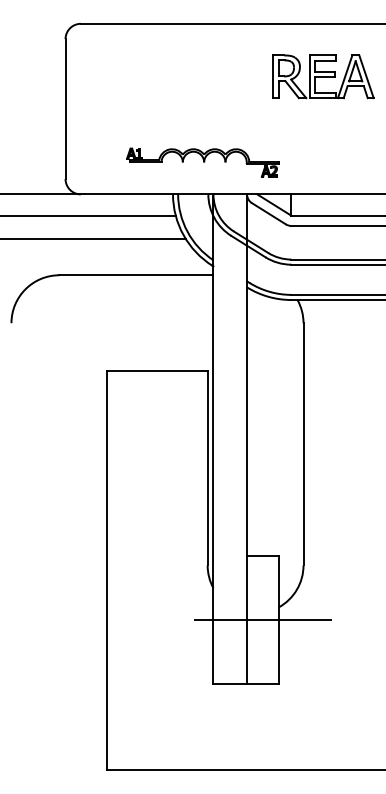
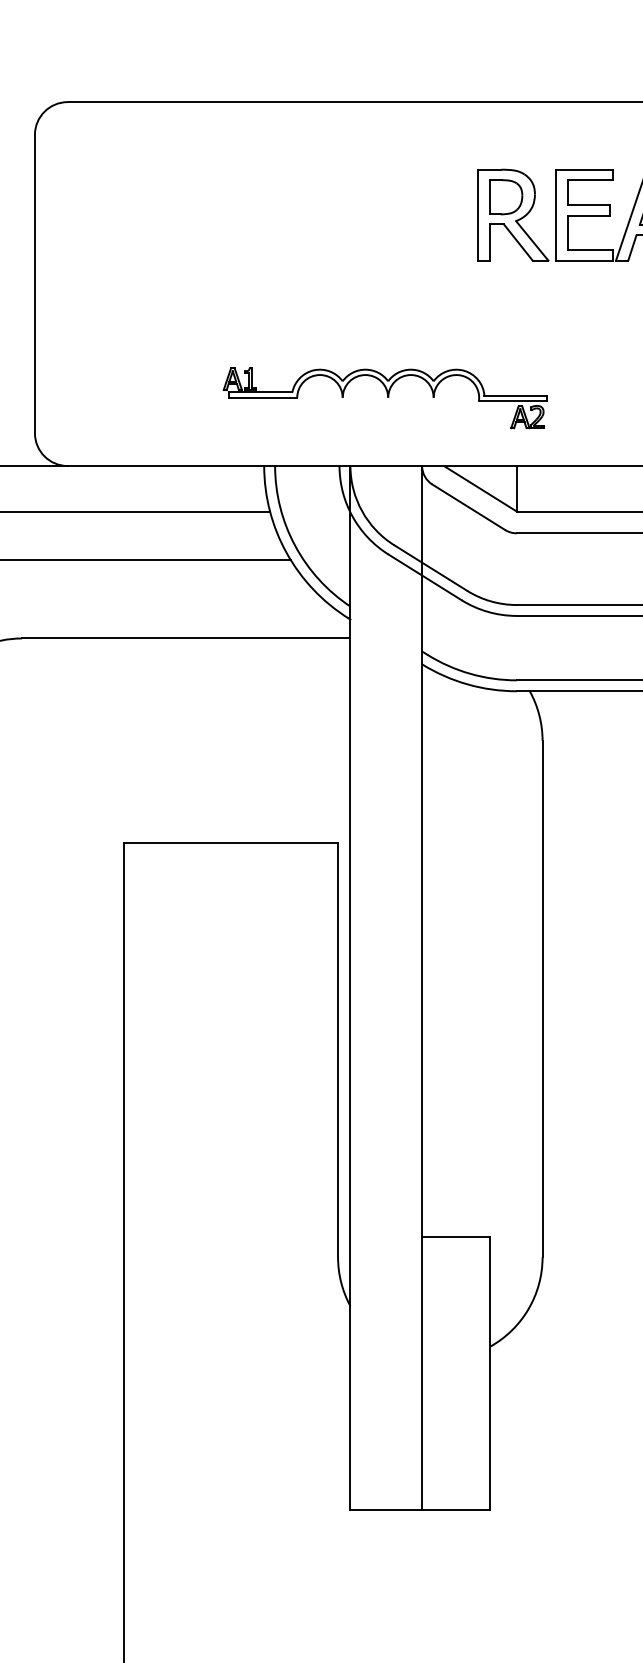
part: (202, 162) -> (384, 397), moved
line: (262, 619) -> (455, 1372), removed

